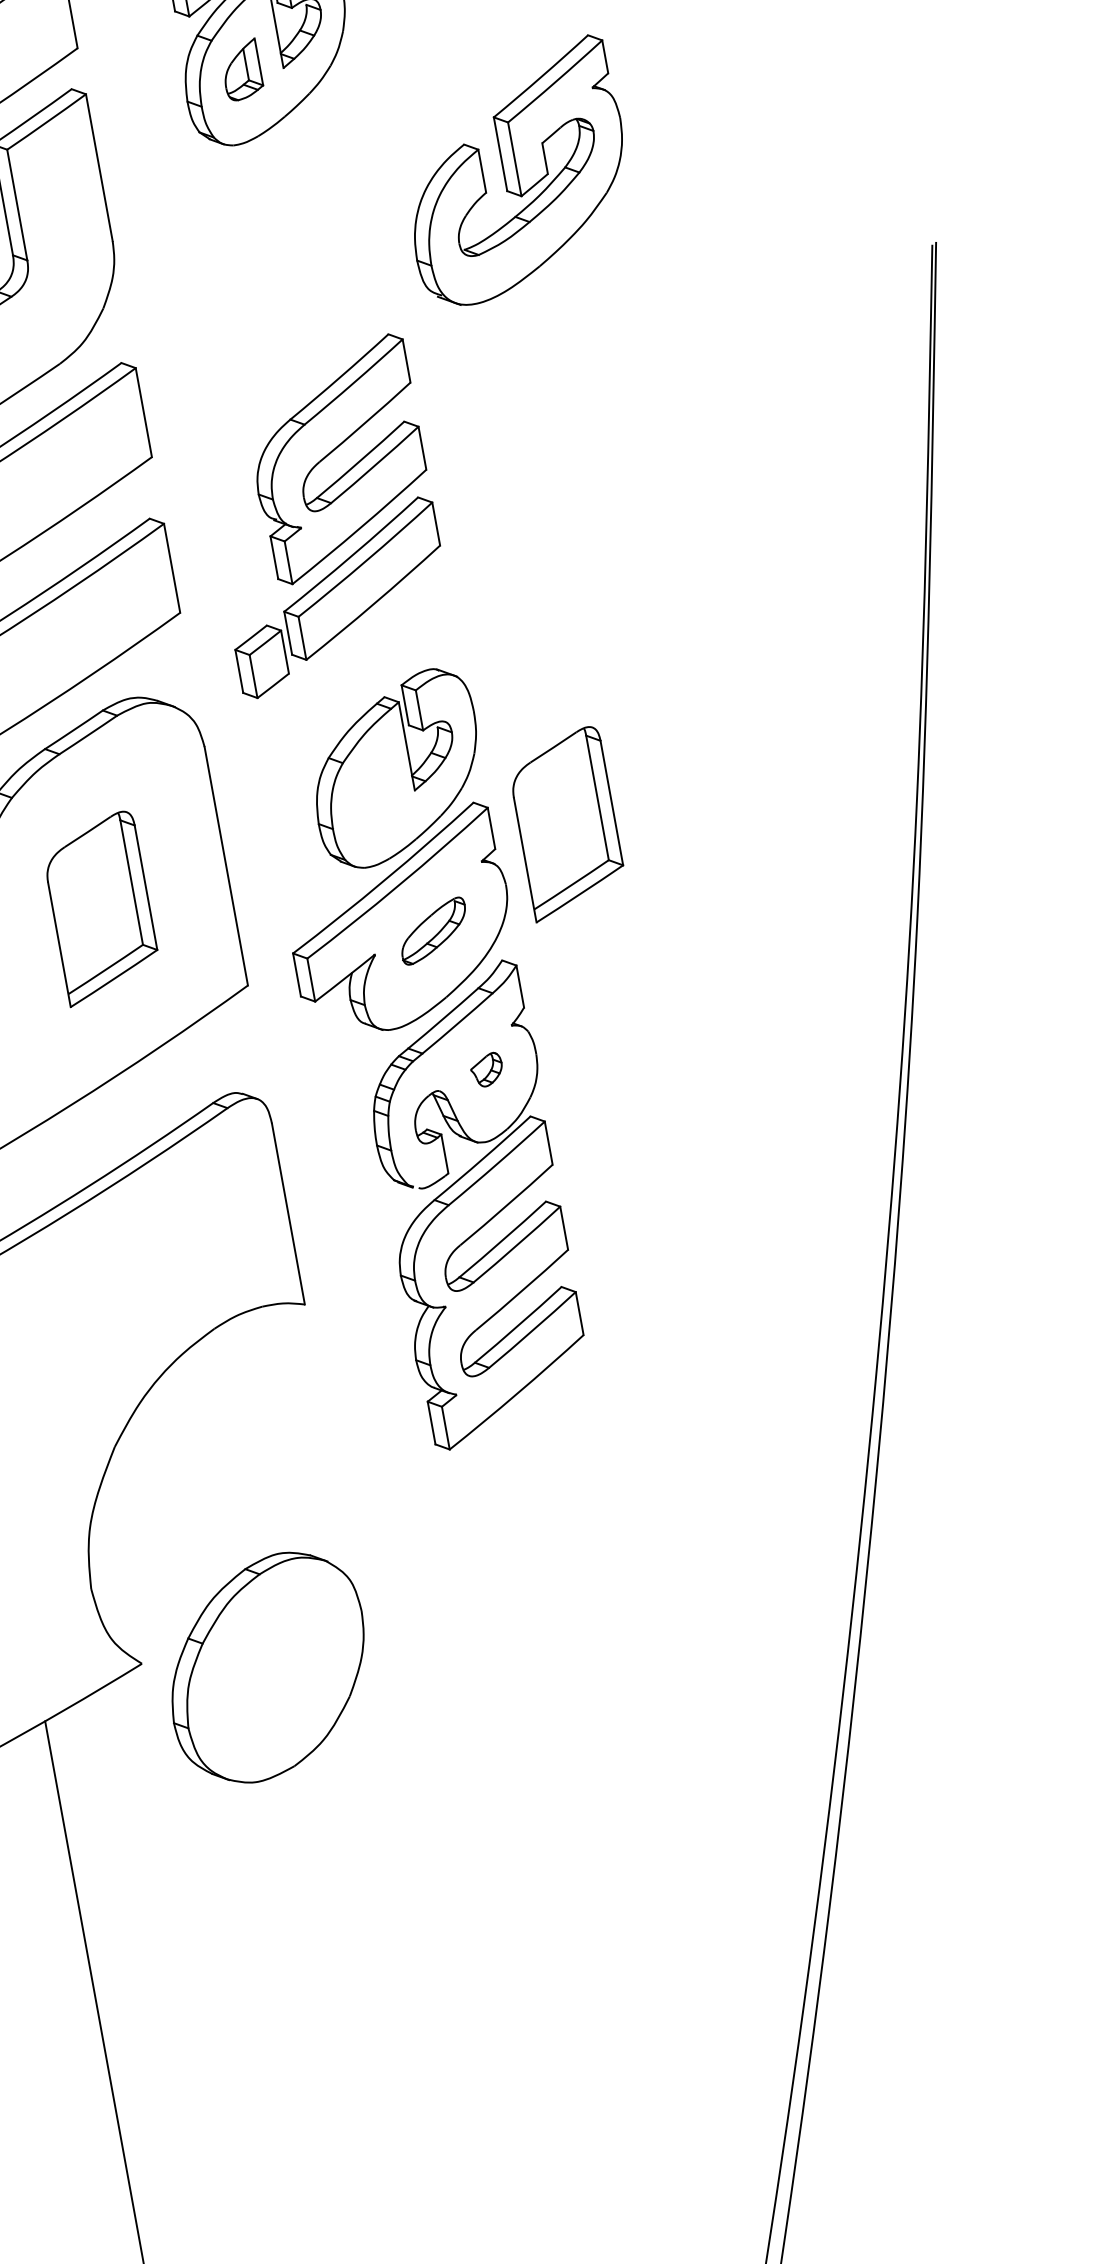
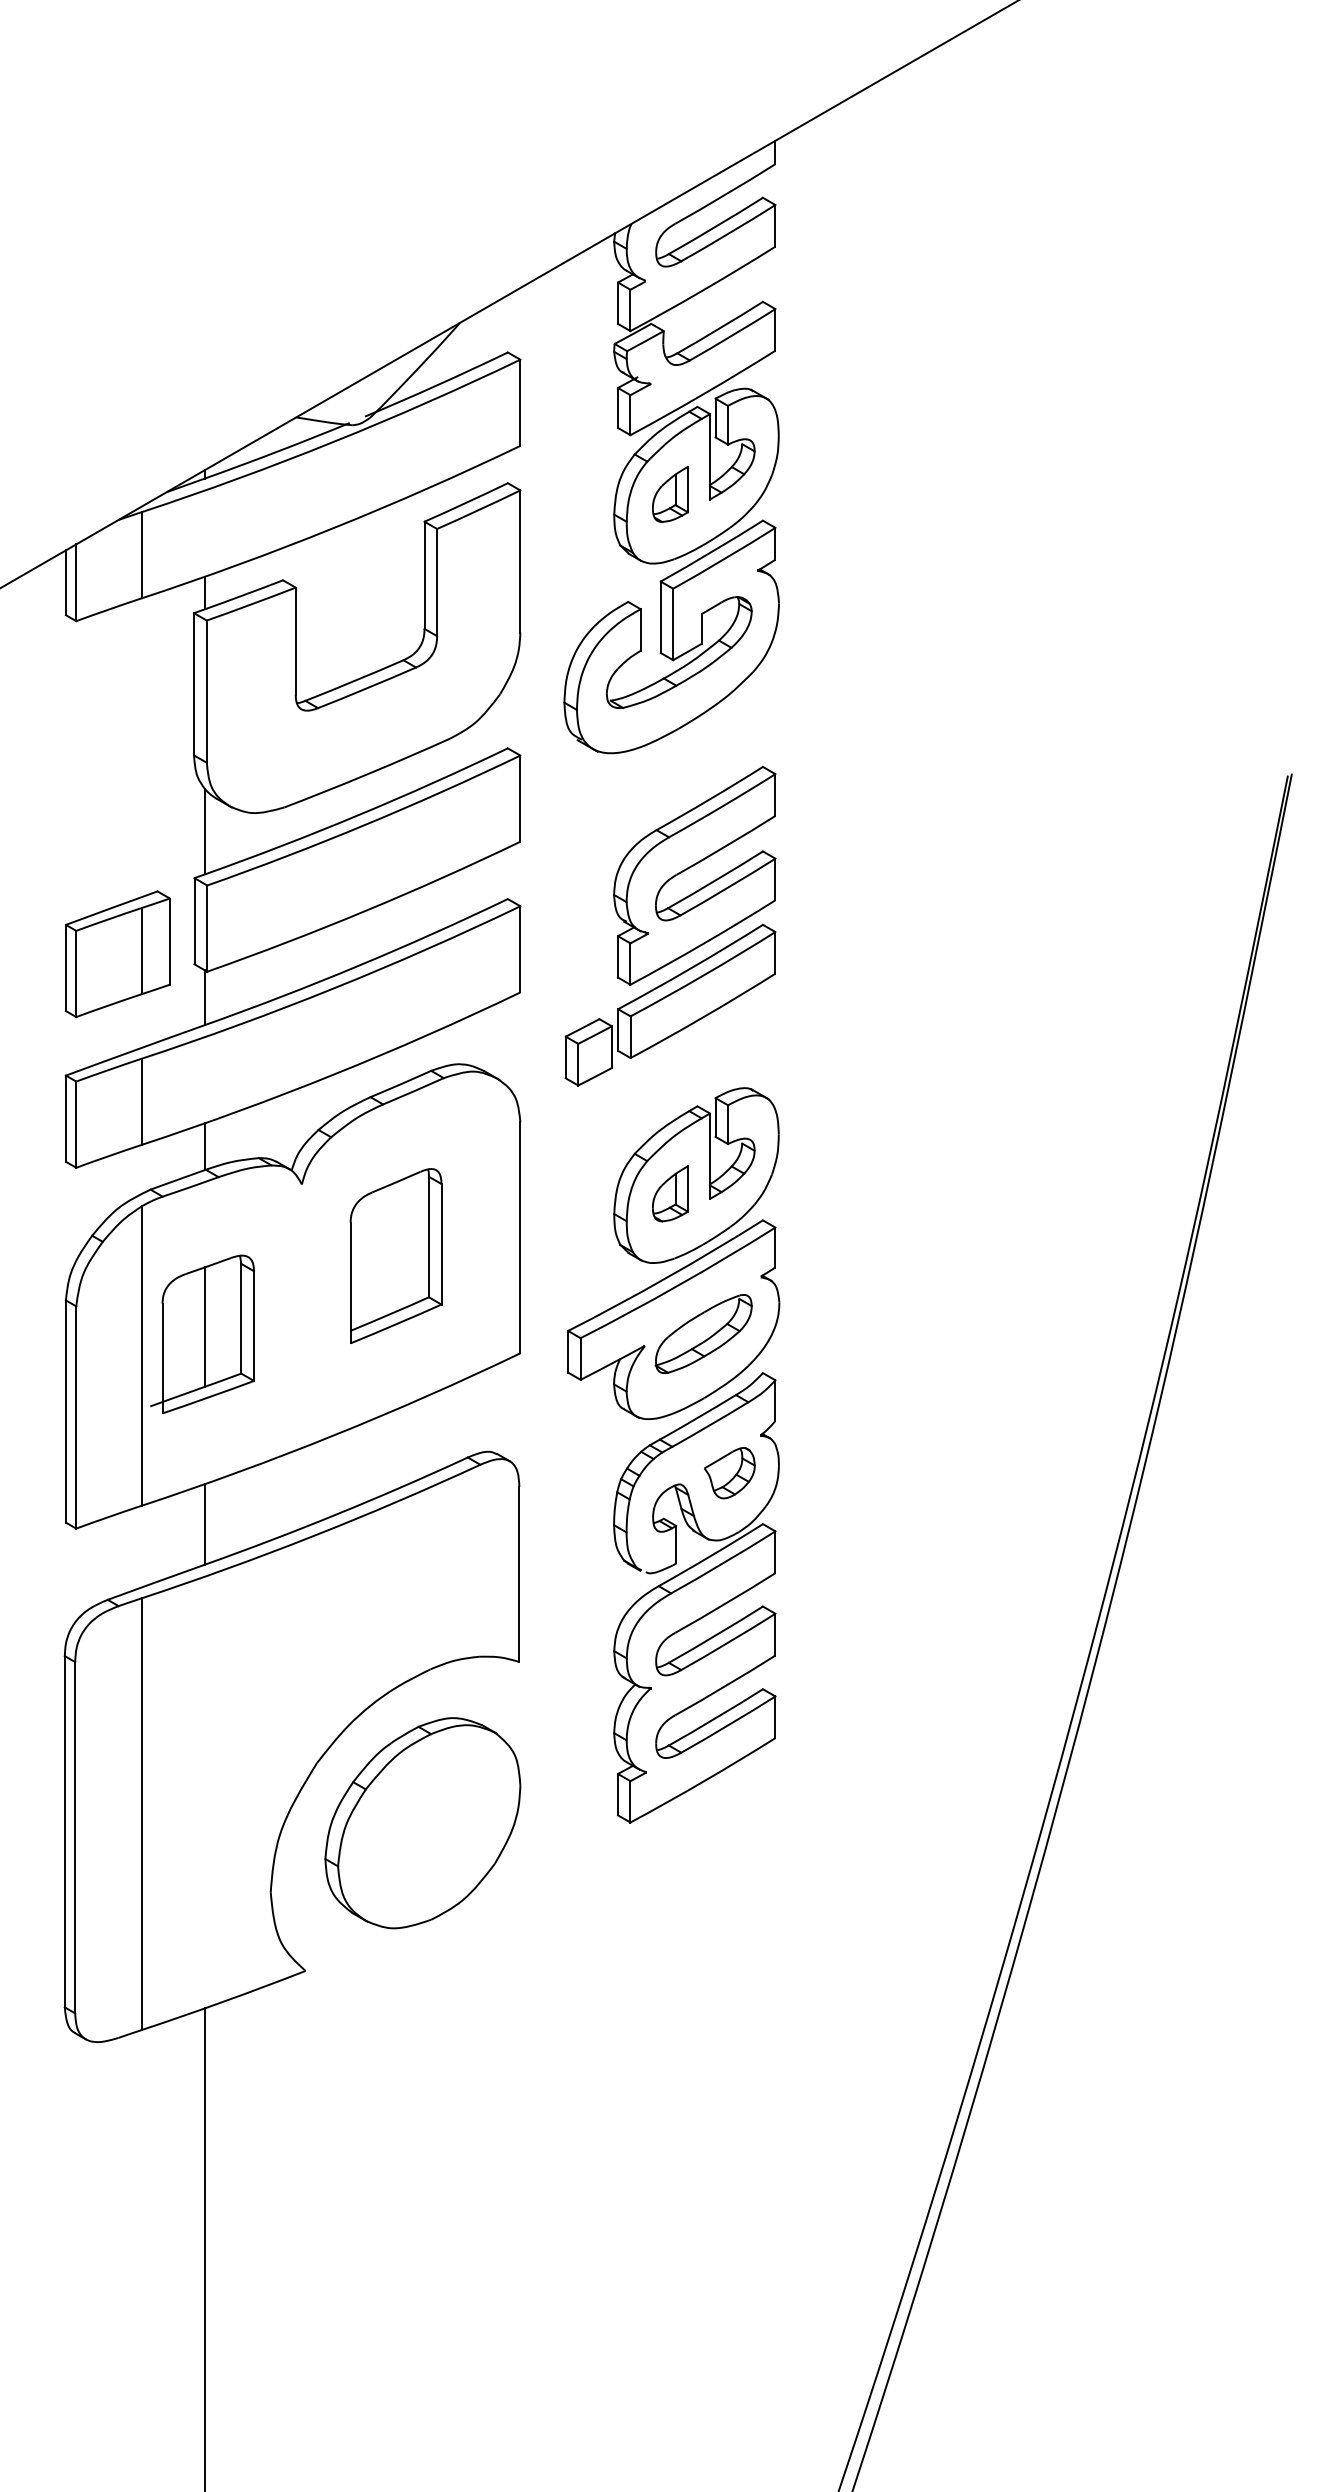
part: (515, 172) -> (671, 636), moved
part: (373, 792) -> (670, 1193), added
part: (566, 823) -> (846, 1255), removed
part: (433, 930) -> (703, 1333), size x1.43
part: (486, 1070) -> (729, 1473), size x1.67
part: (267, 1668) -> (422, 1823), moved

